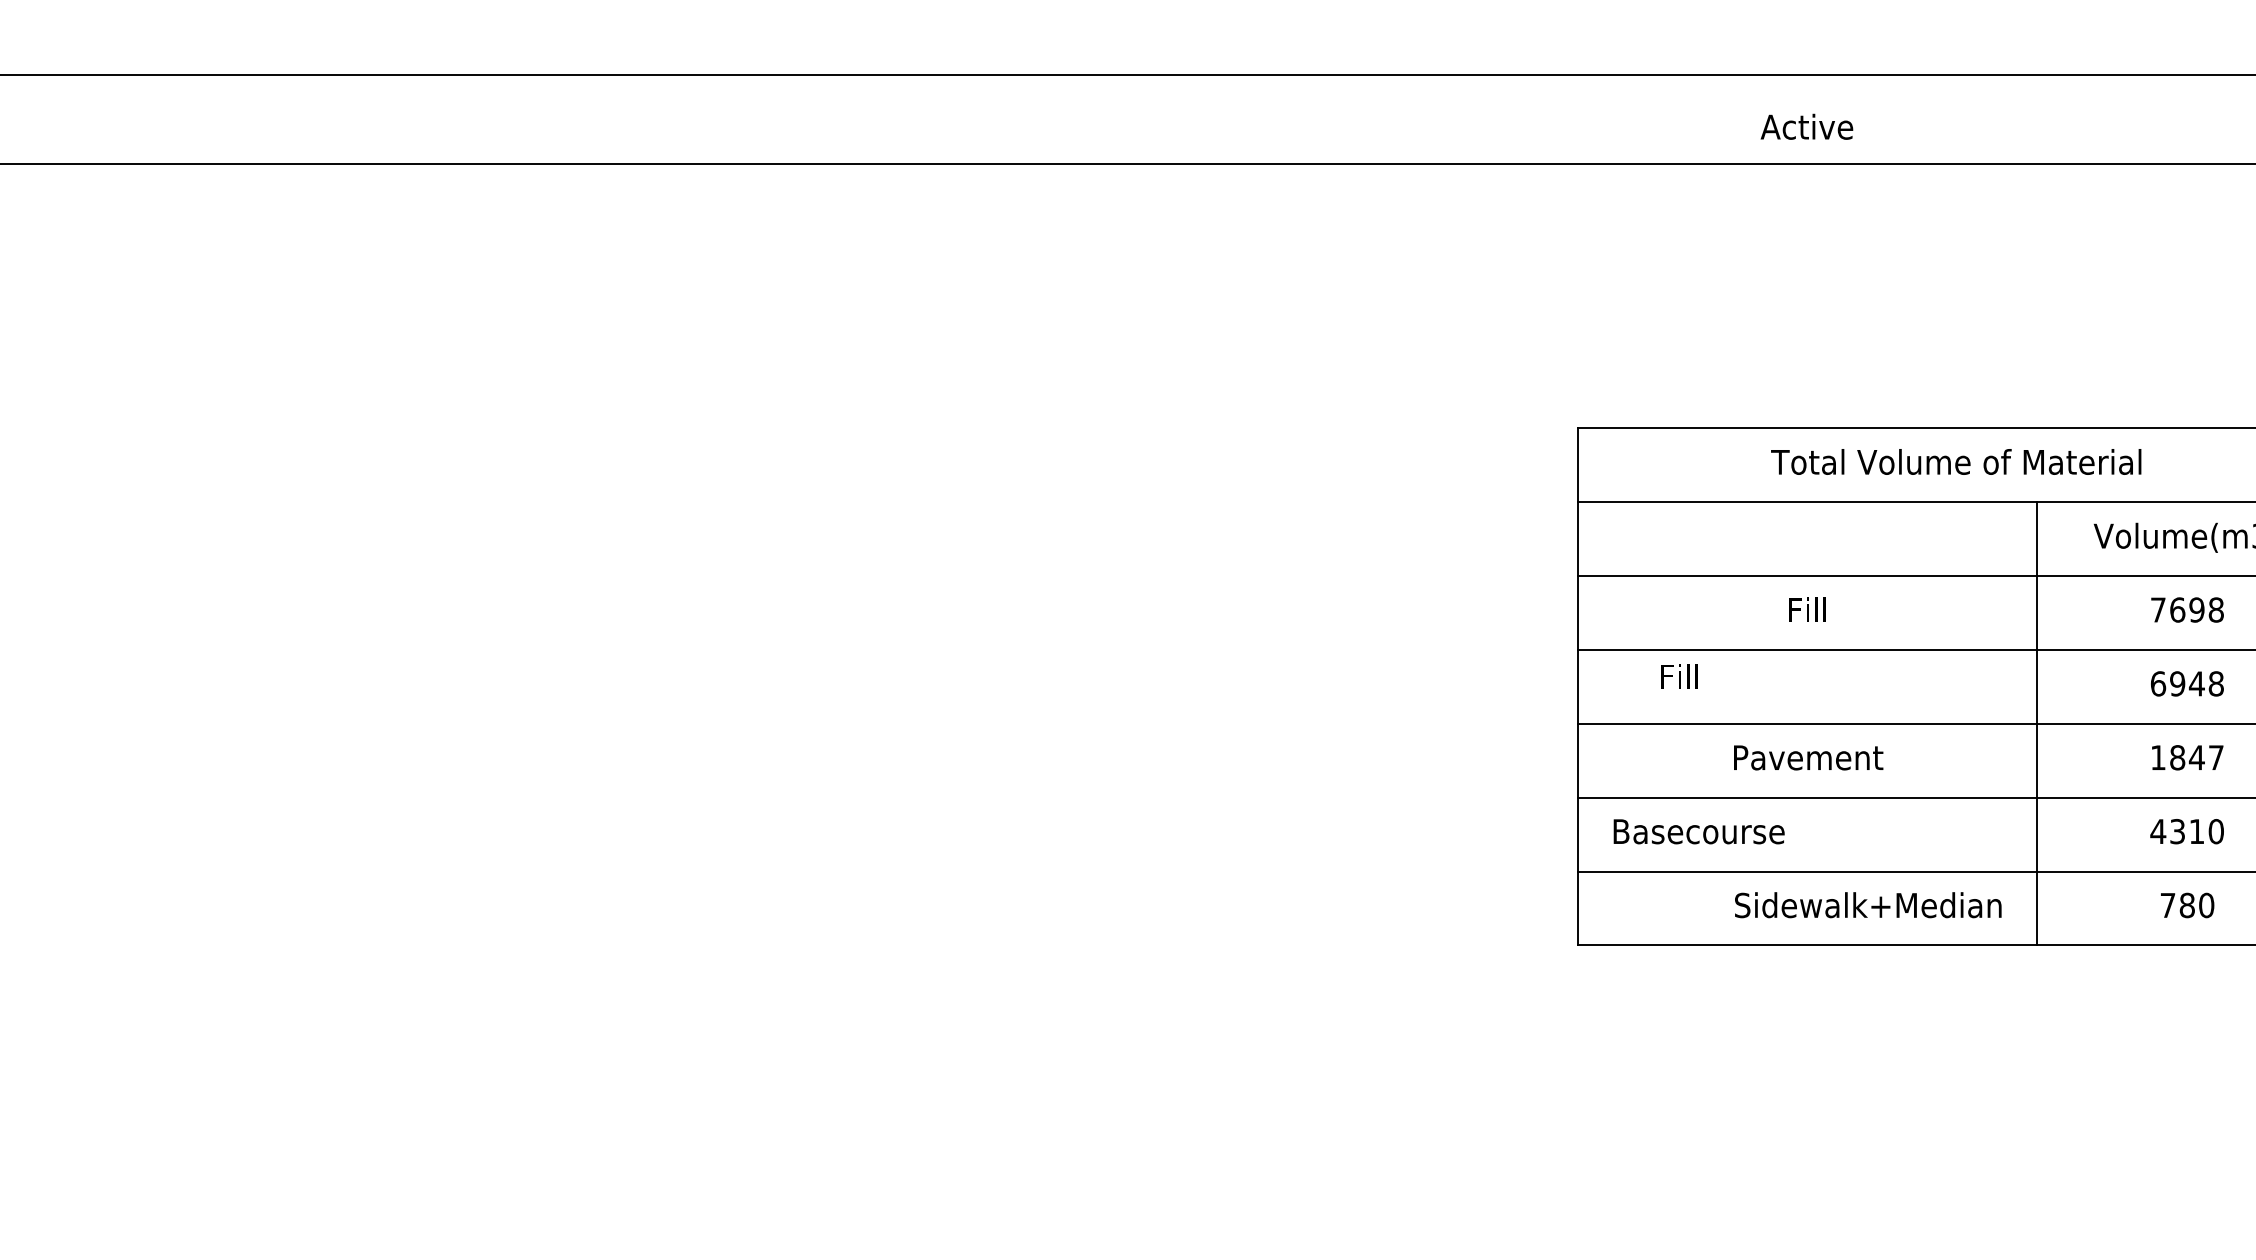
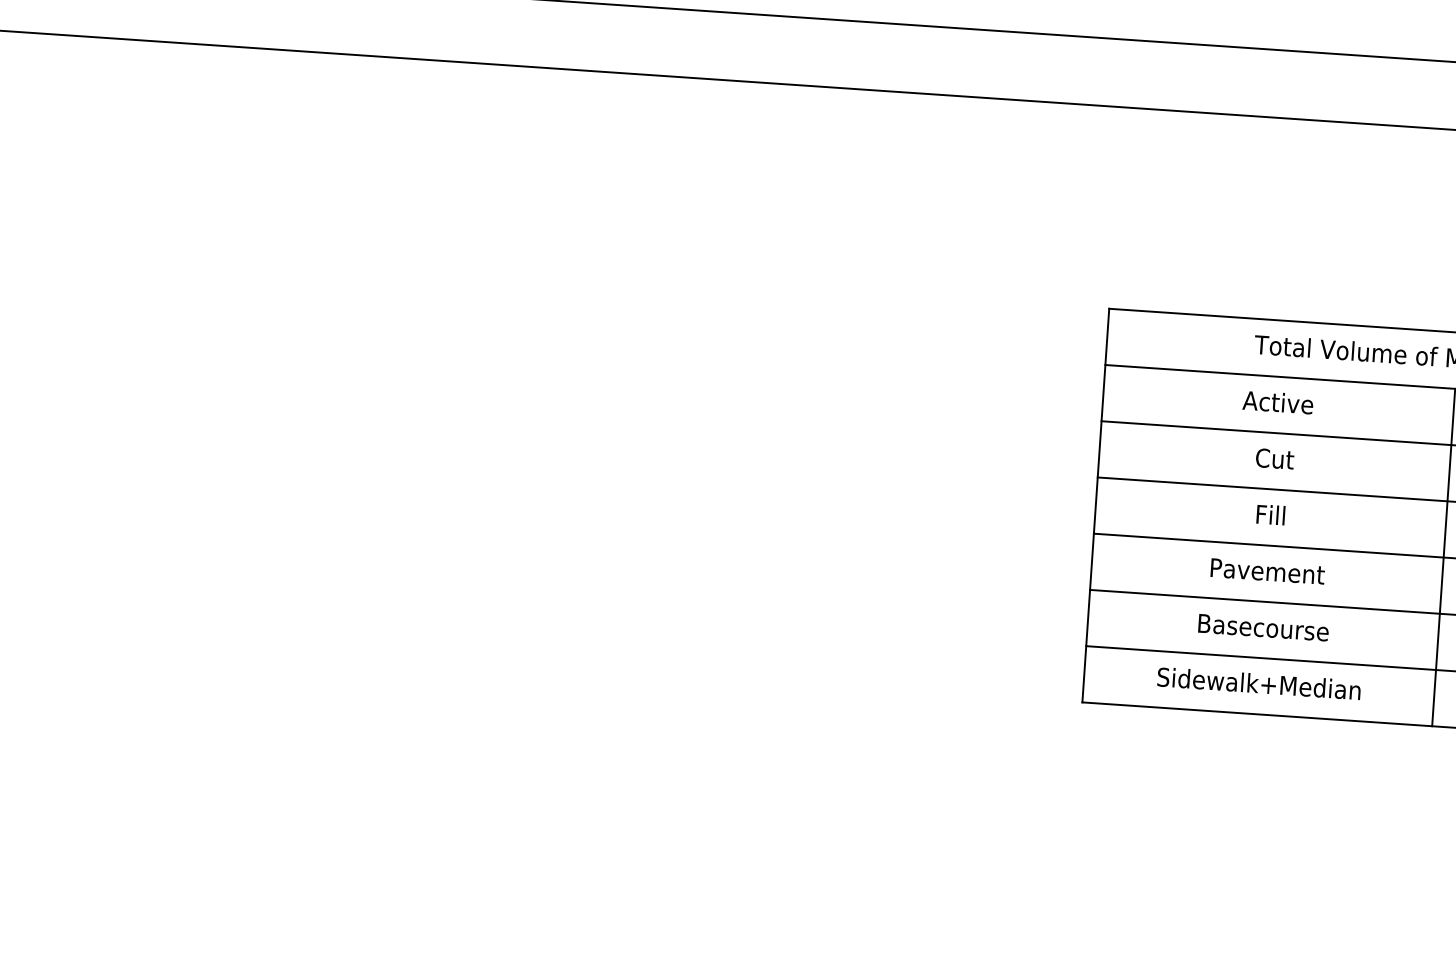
text: (1806, 126) -> (1277, 402), moved
text: (1807, 609) -> (1274, 458), Fill -> Cut
text: (1679, 676) -> (1270, 514), moved
text: (1698, 831) -> (1263, 627), moved
text: (1868, 905) -> (1259, 683), moved

